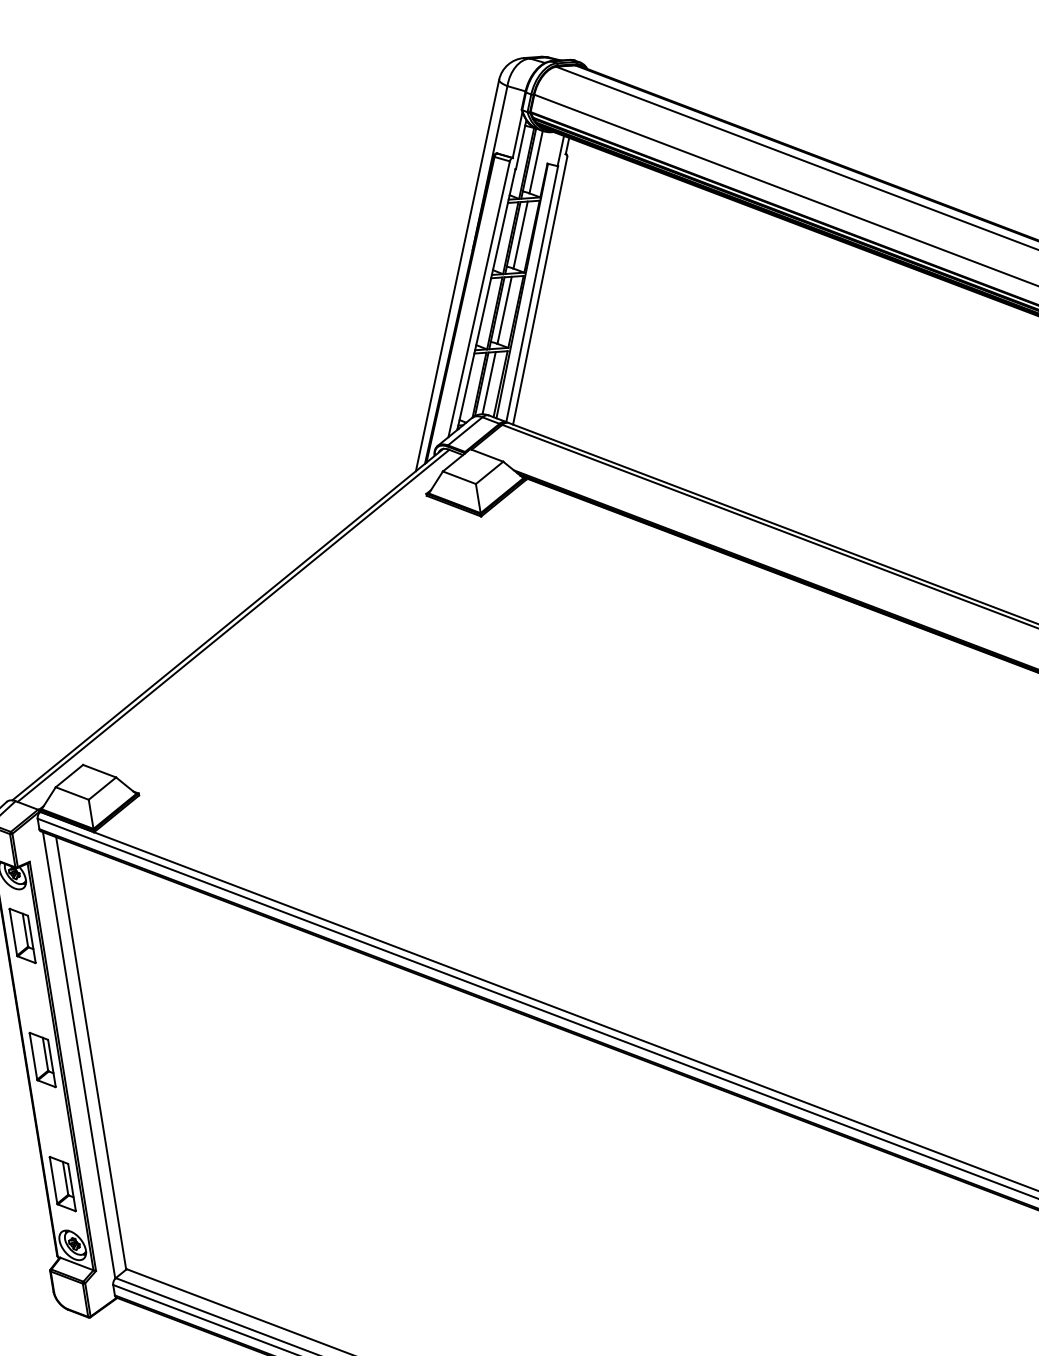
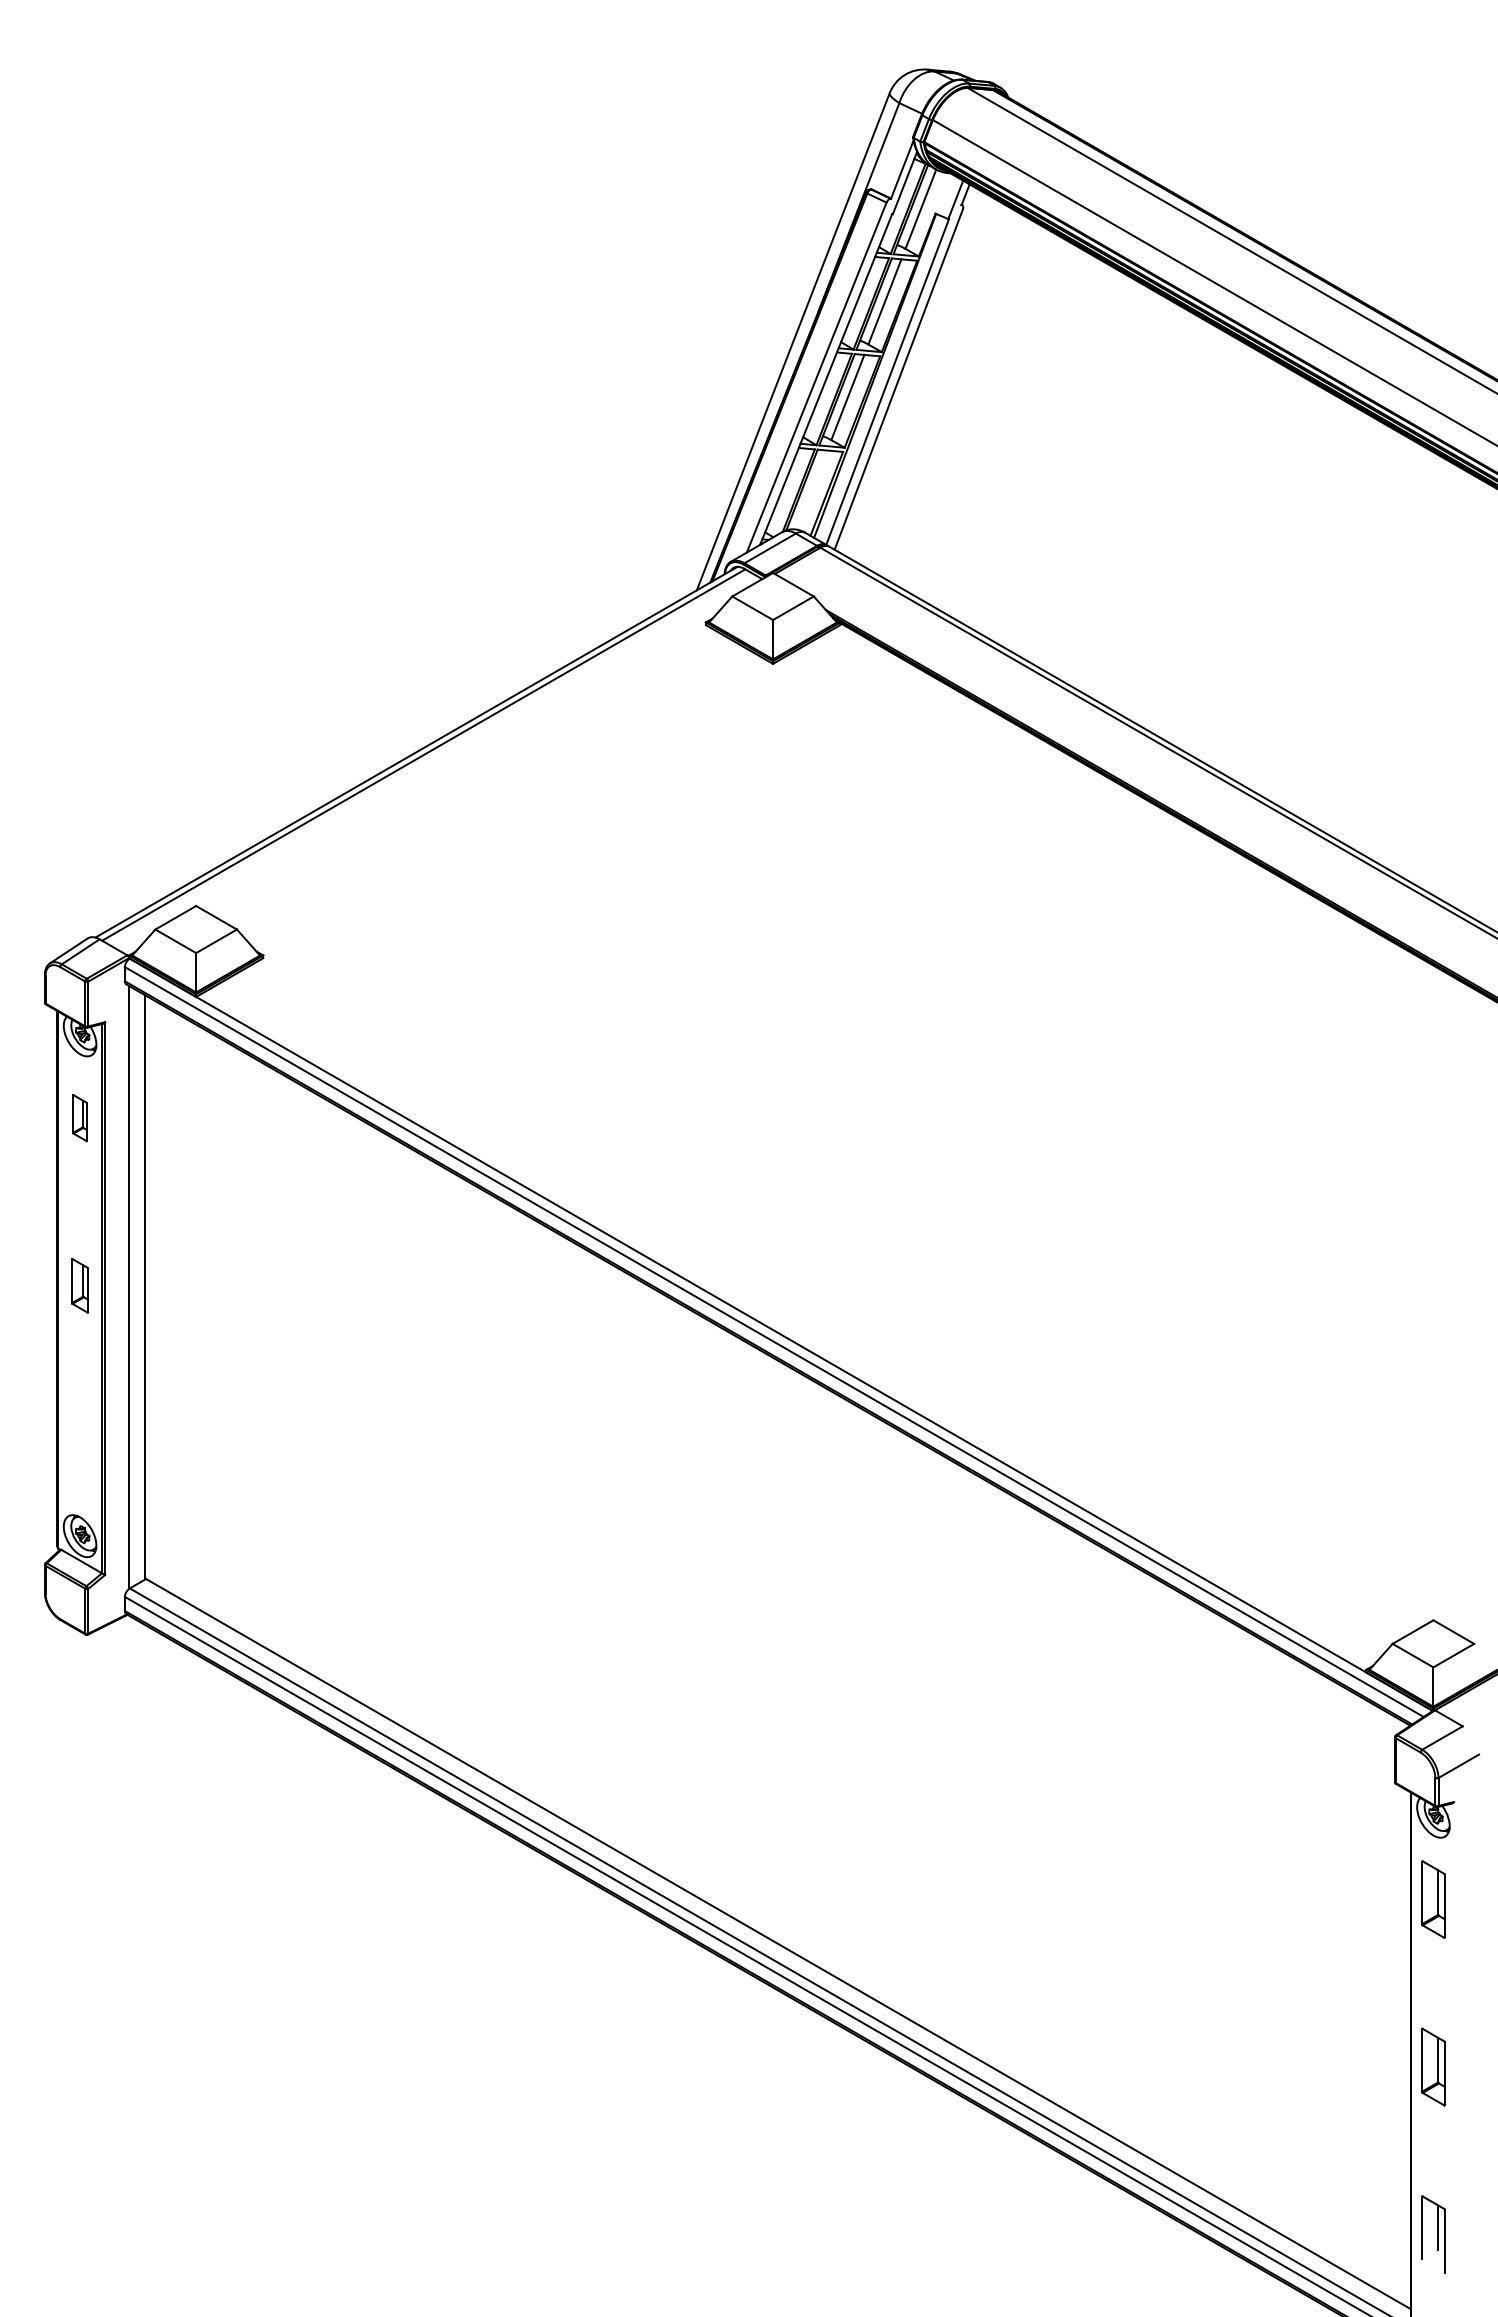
line: (488, 382) -> (811, 489), removed
part: (22, 935) -> (79, 1117), size x0.6
part: (42, 1059) -> (79, 1285), size x0.7
part: (62, 1184) -> (79, 1453), removed

